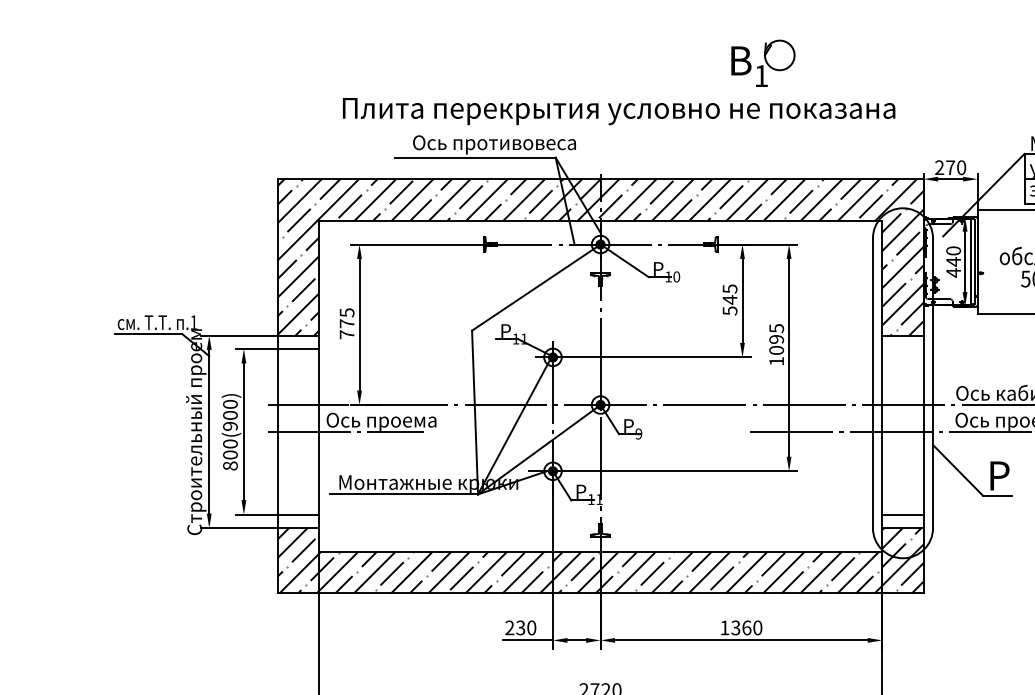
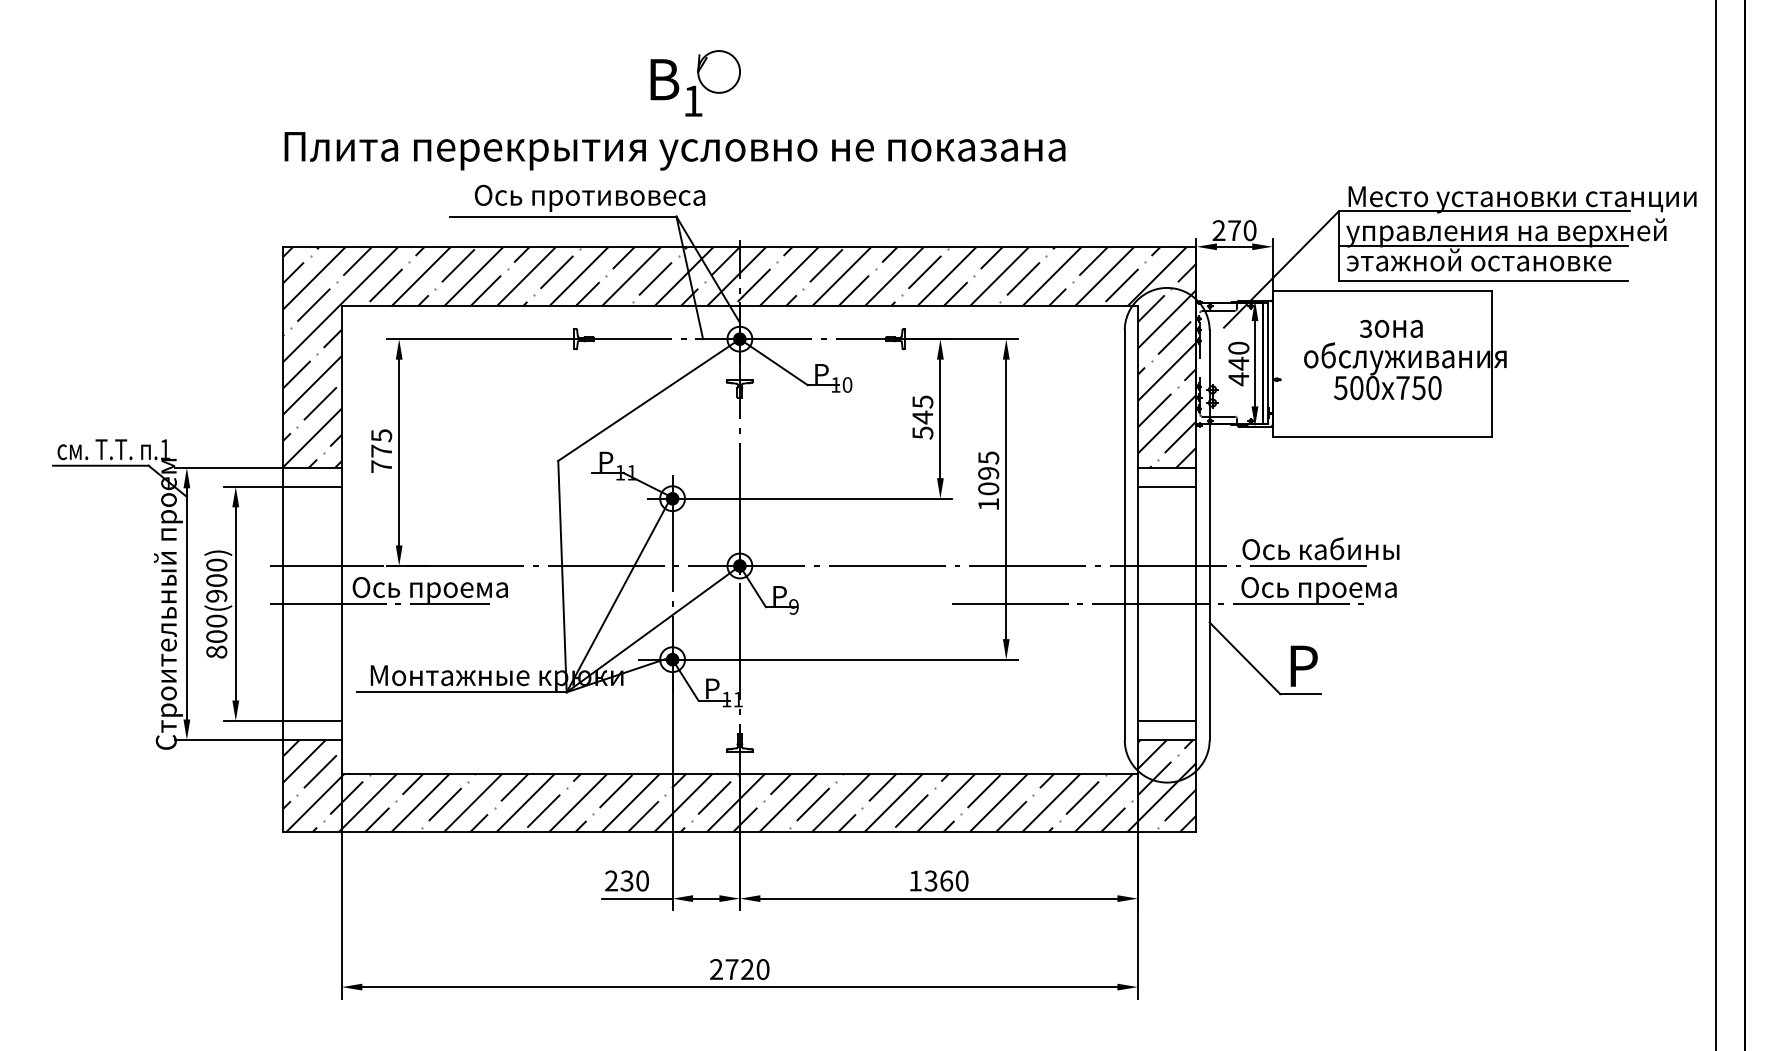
part: (763, 63) -> (695, 83), moved
text: (618, 111) -> (674, 151), moved
line: (902, 348) -> (1166, 486), added

